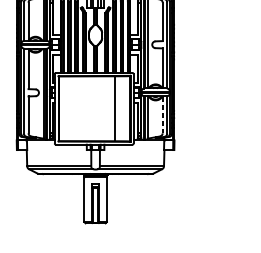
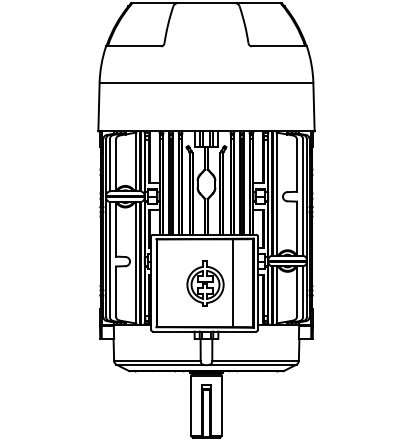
part: (94, 109) -> (205, 283), added
line: (163, 114) -> (297, 291), dashed -> solid

